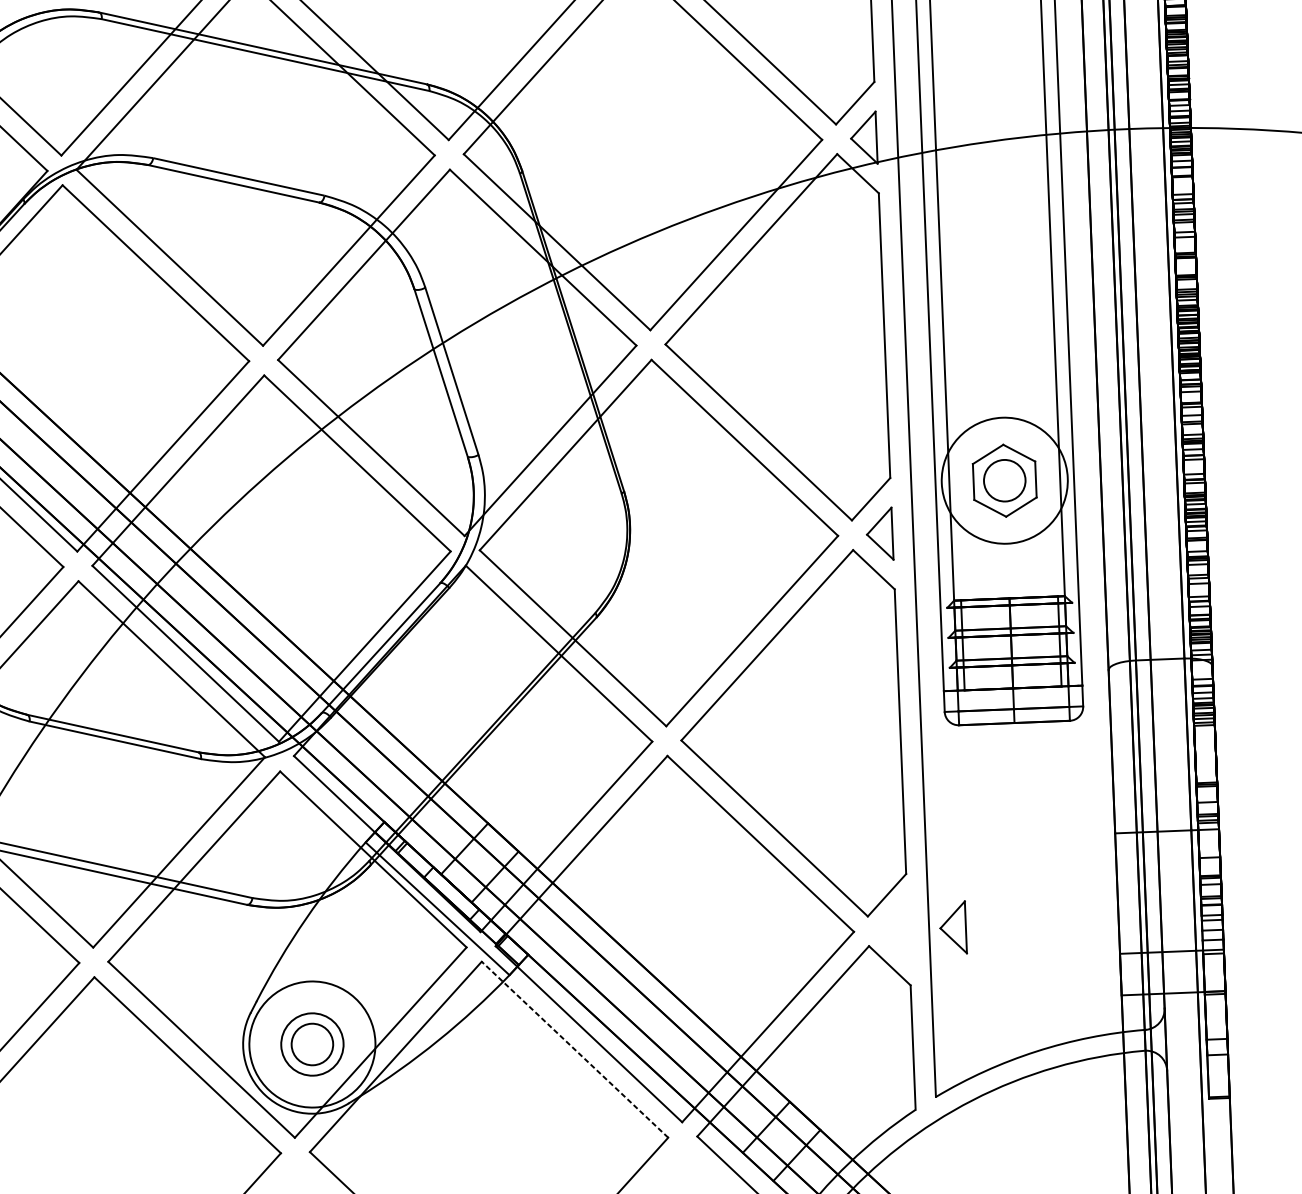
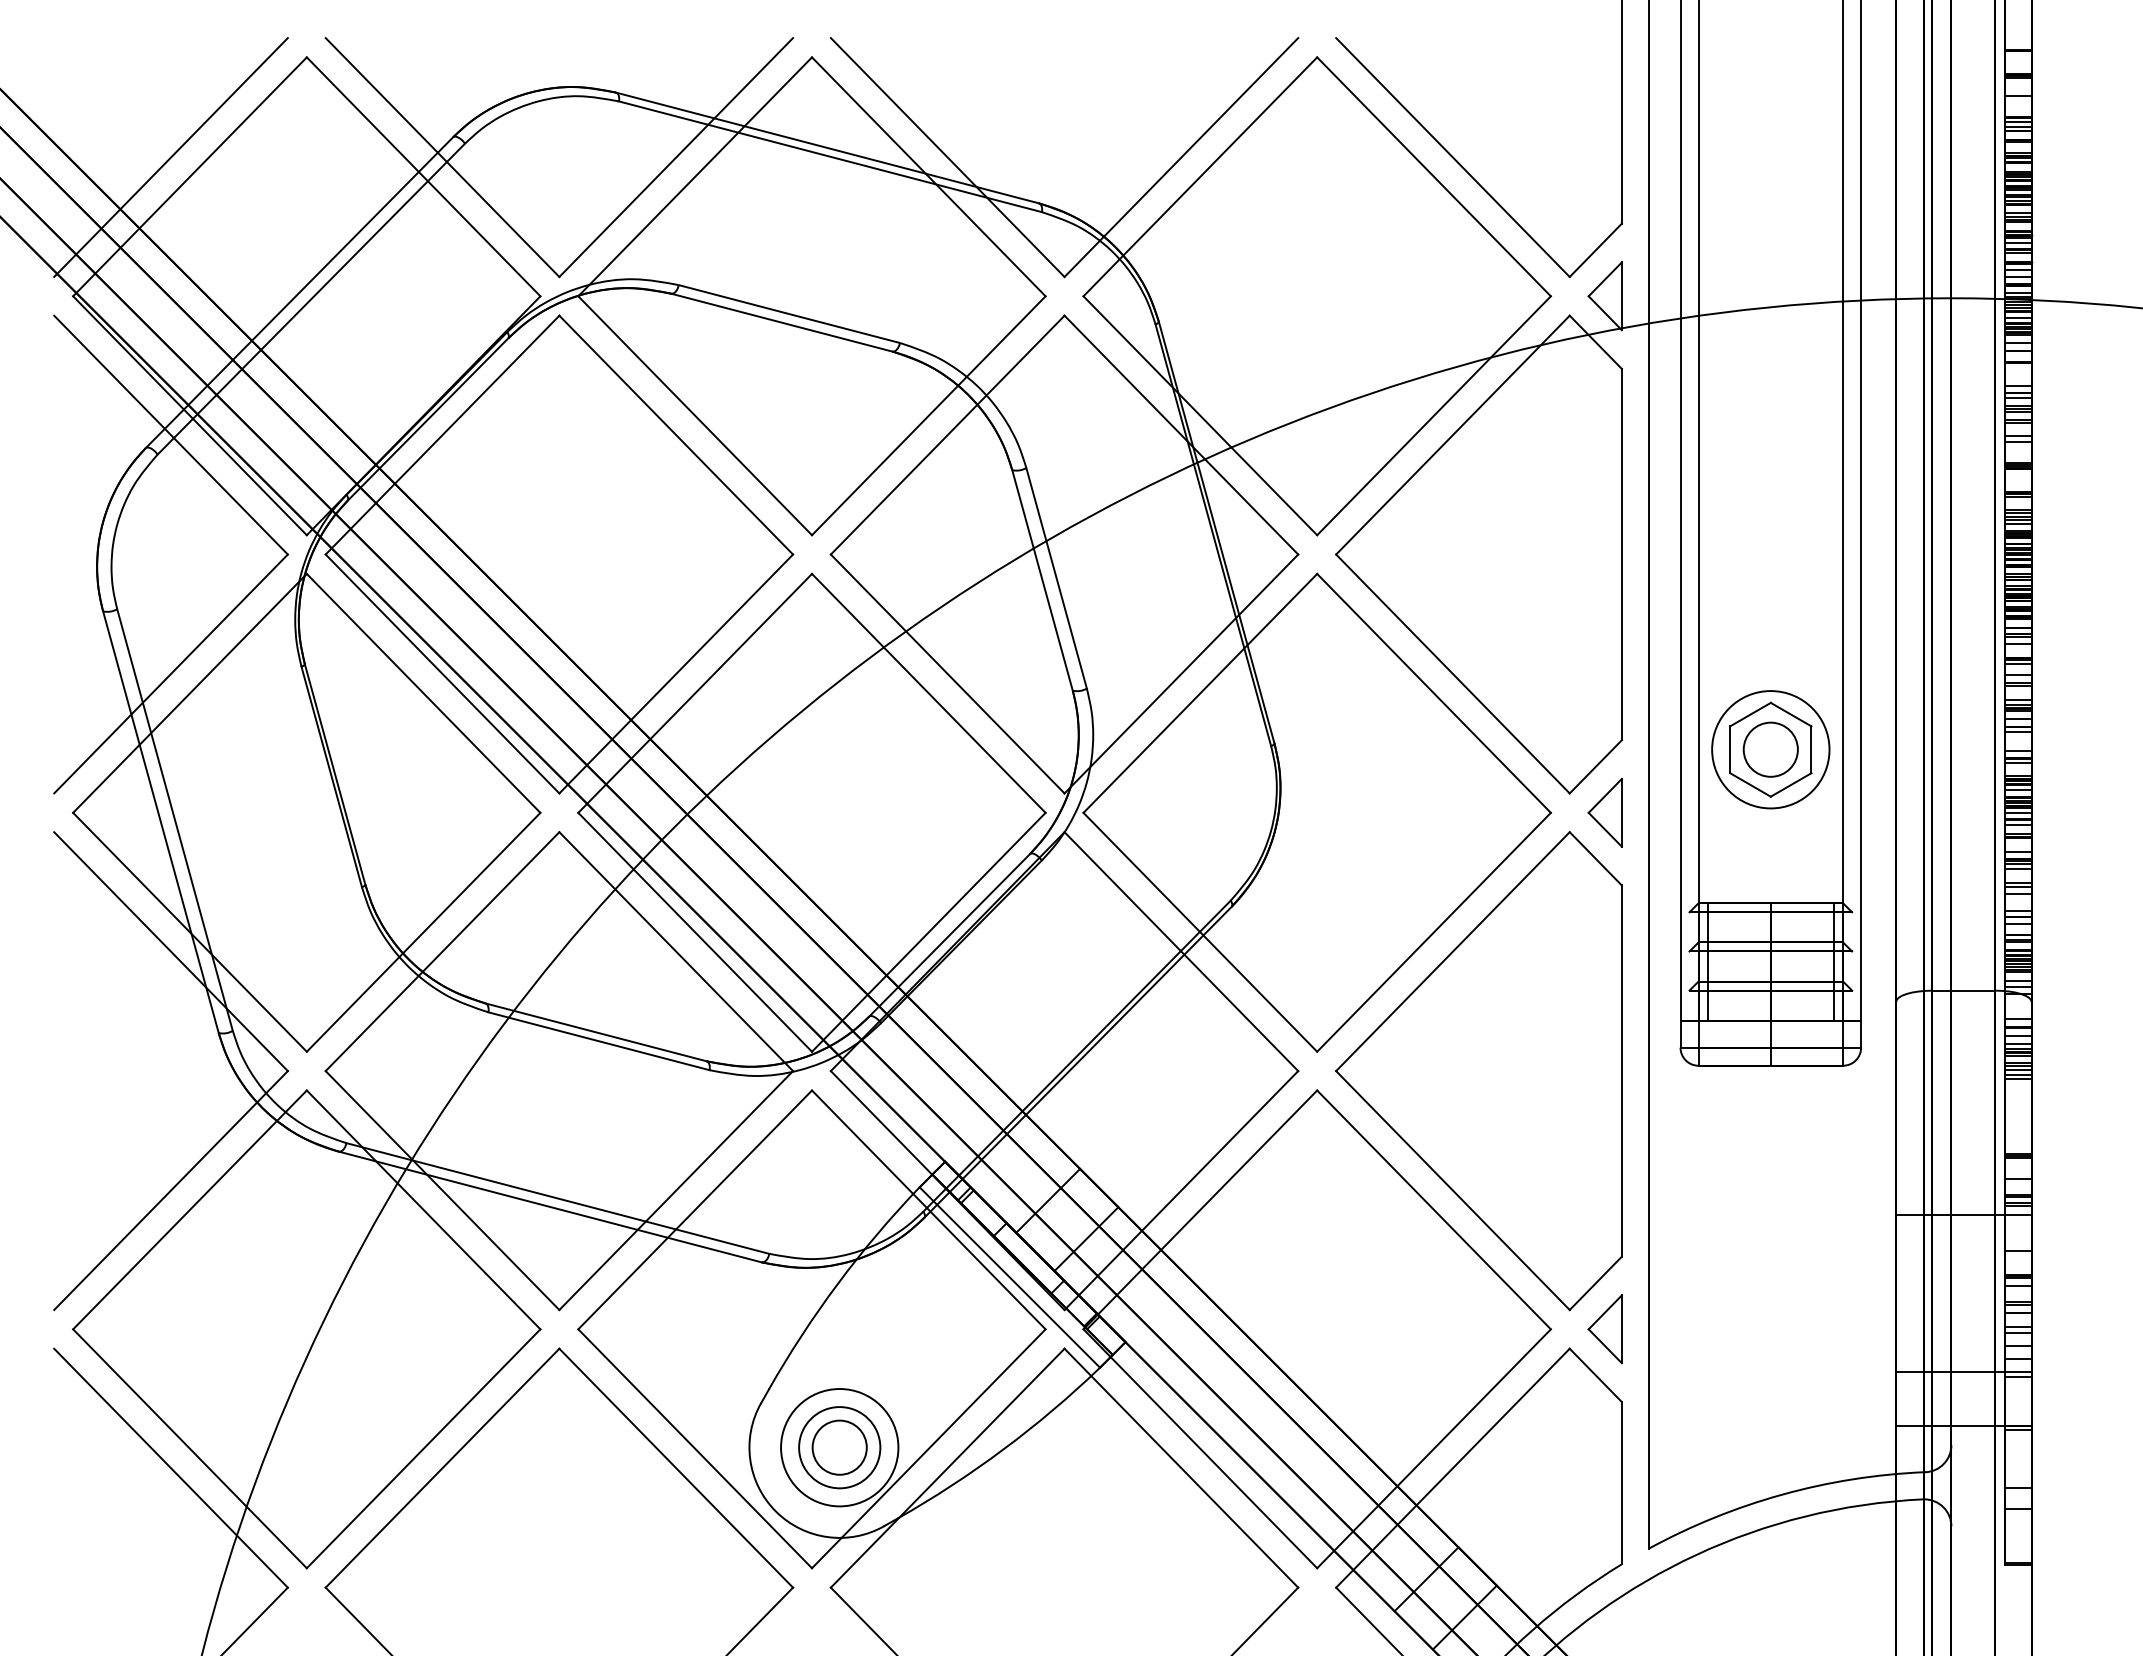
circle: (1004, 480) -> (1770, 749), size x0.71
part: (952, 928) -> (1604, 1329), moved
circle: (312, 1044) -> (839, 1447), size x0.71
line: (575, 1049) -> (1181, 1467), dashed -> solid

